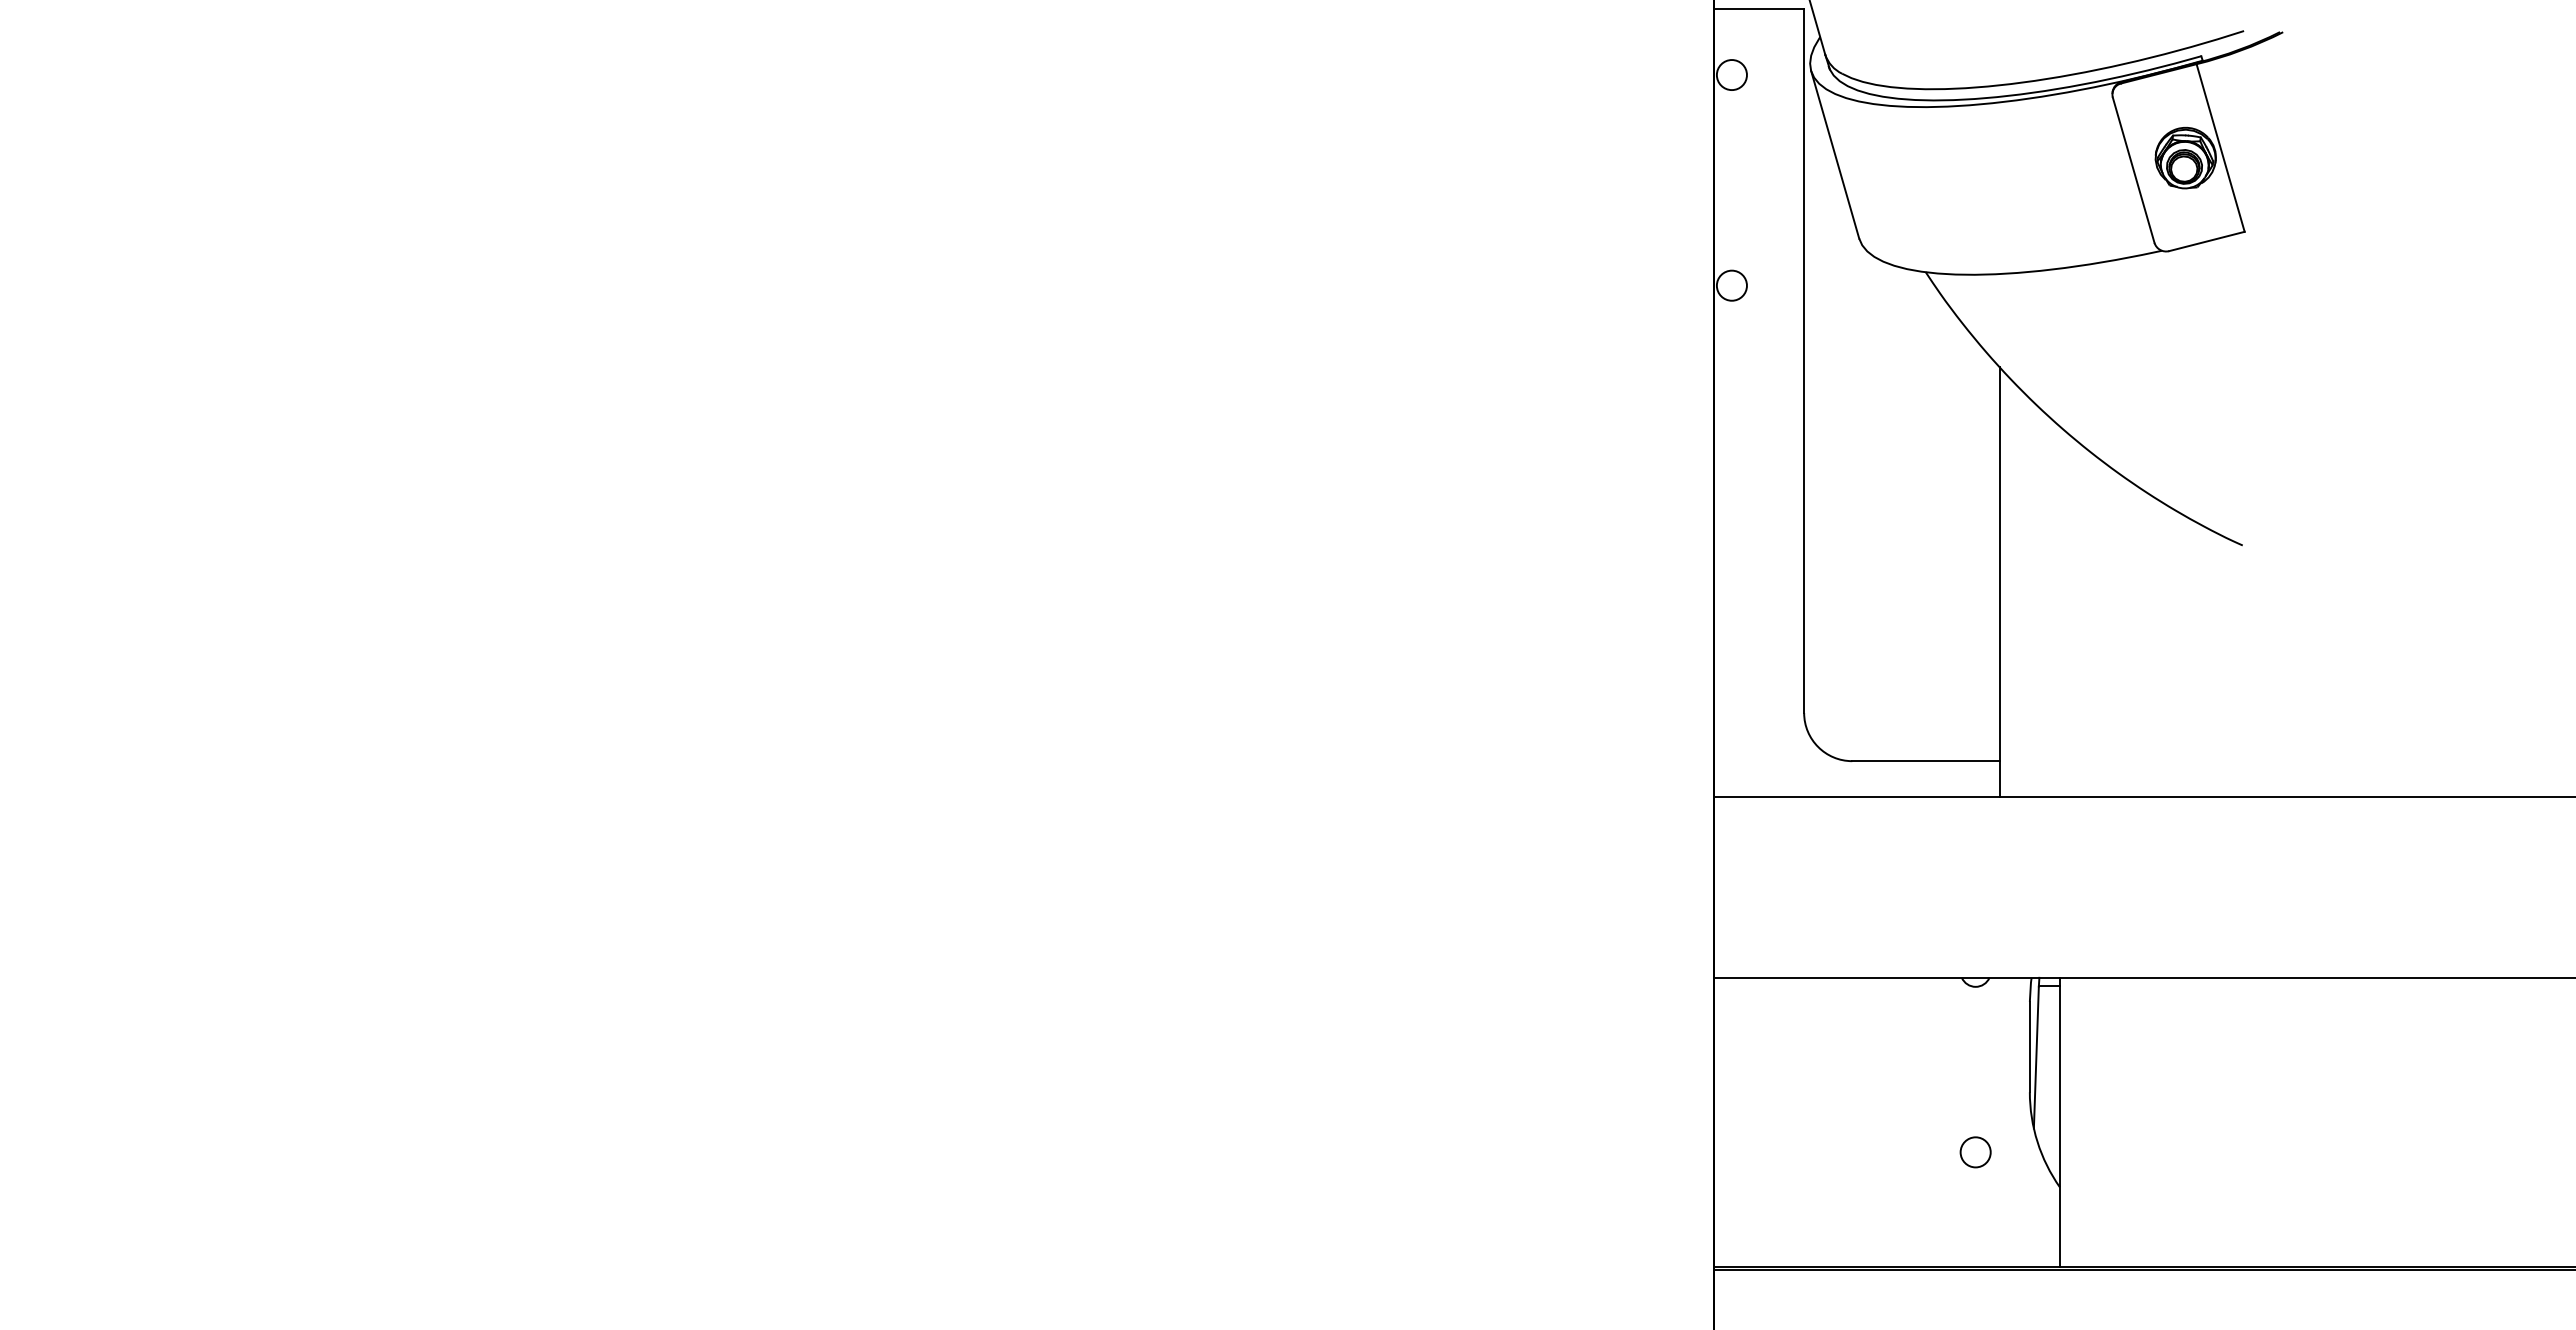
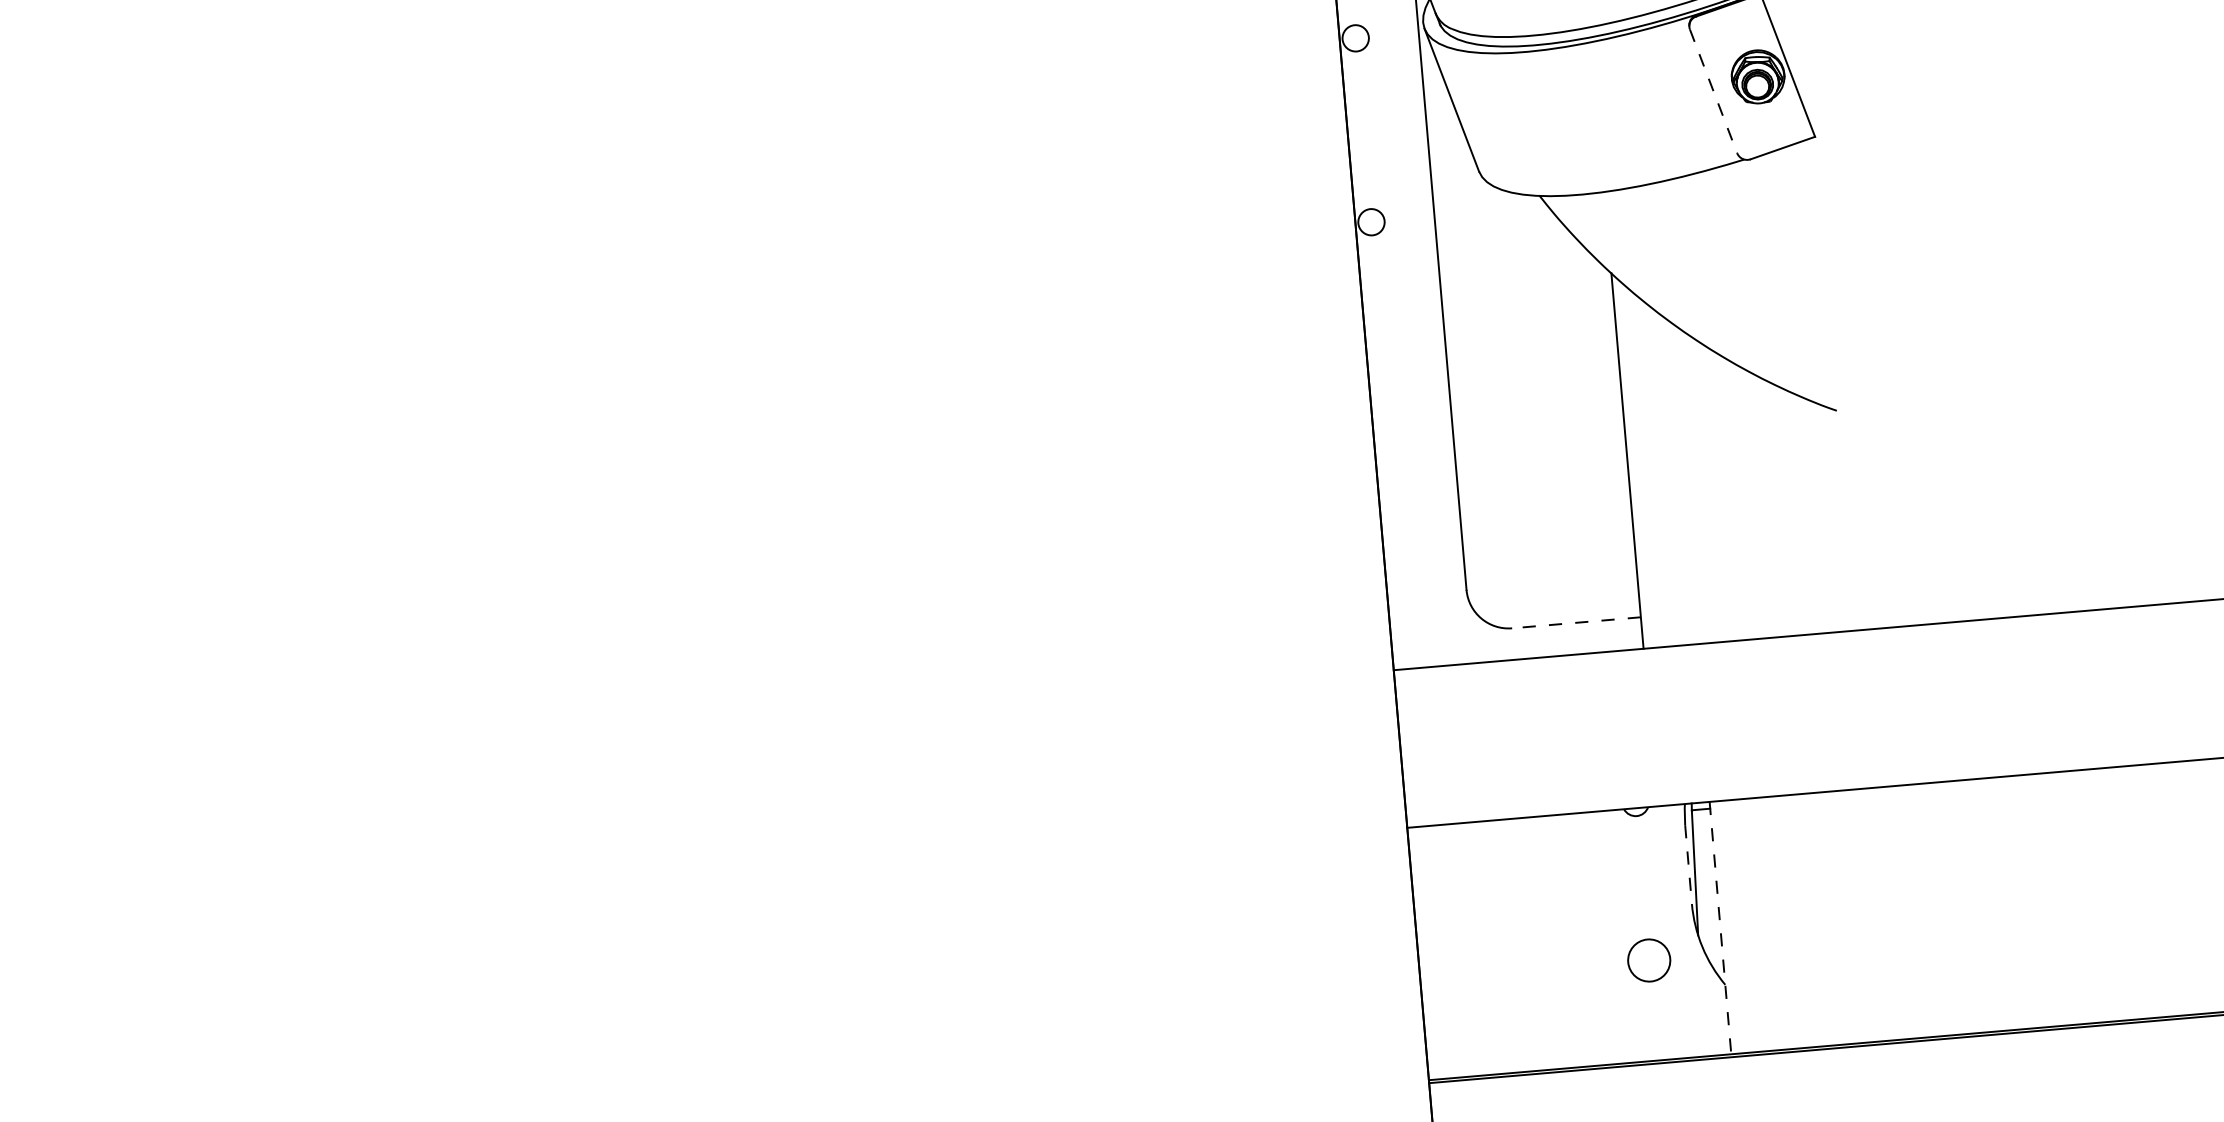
line: (2133, 170) -> (1713, 91), solid -> dashed
line: (1926, 761) -> (1576, 623), solid -> dashed
line: (2029, 1047) -> (1688, 865), solid -> dashed
line: (2059, 1122) -> (1720, 928), solid -> dashed
circle: (1975, 1152) -> (1649, 960), size x1.6

